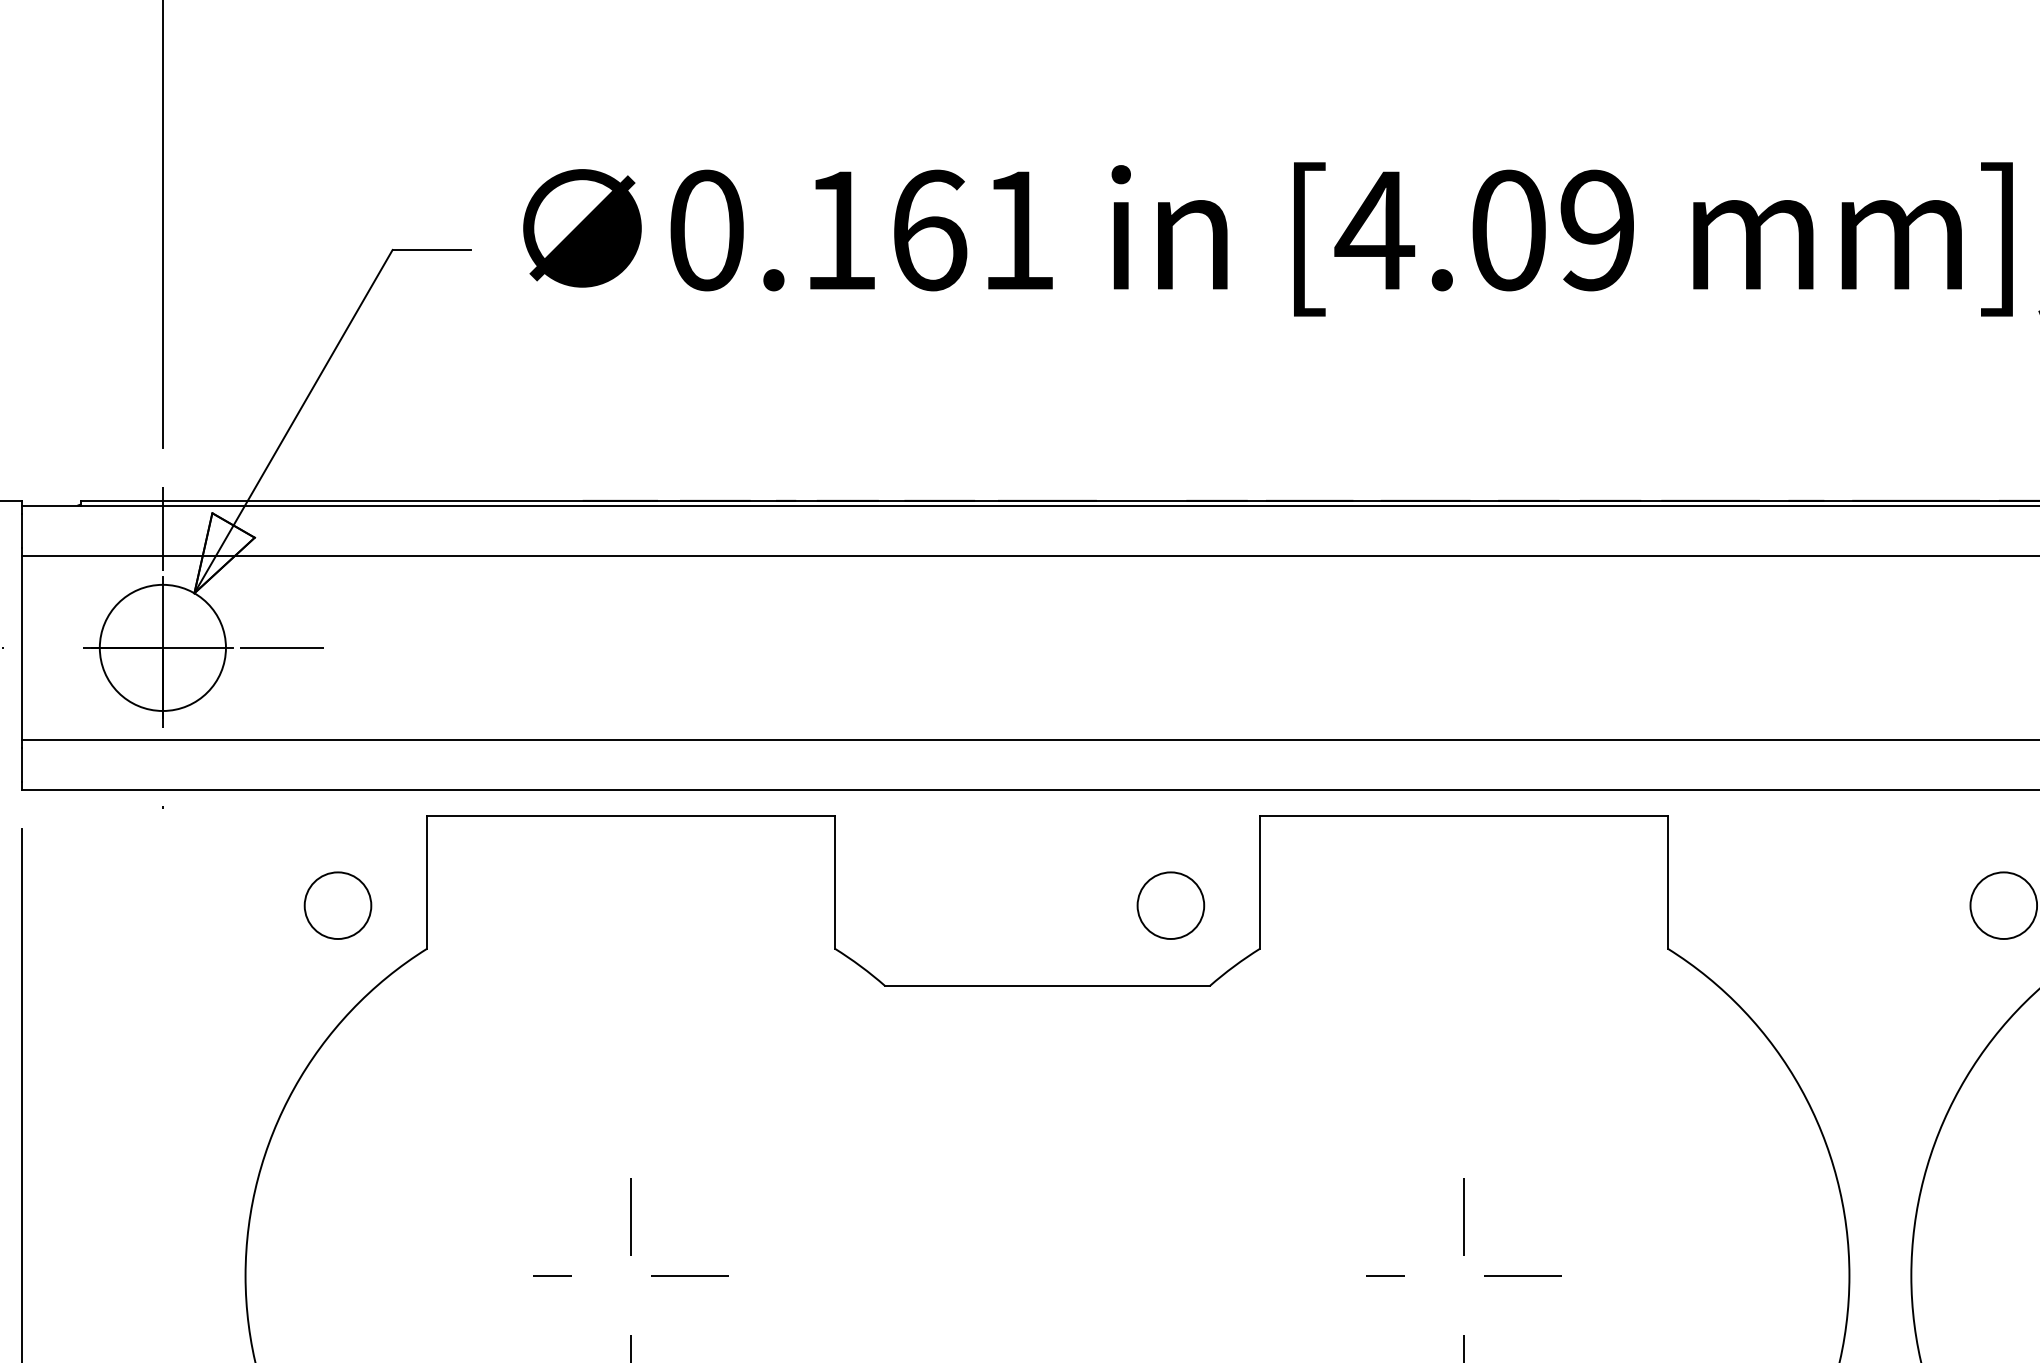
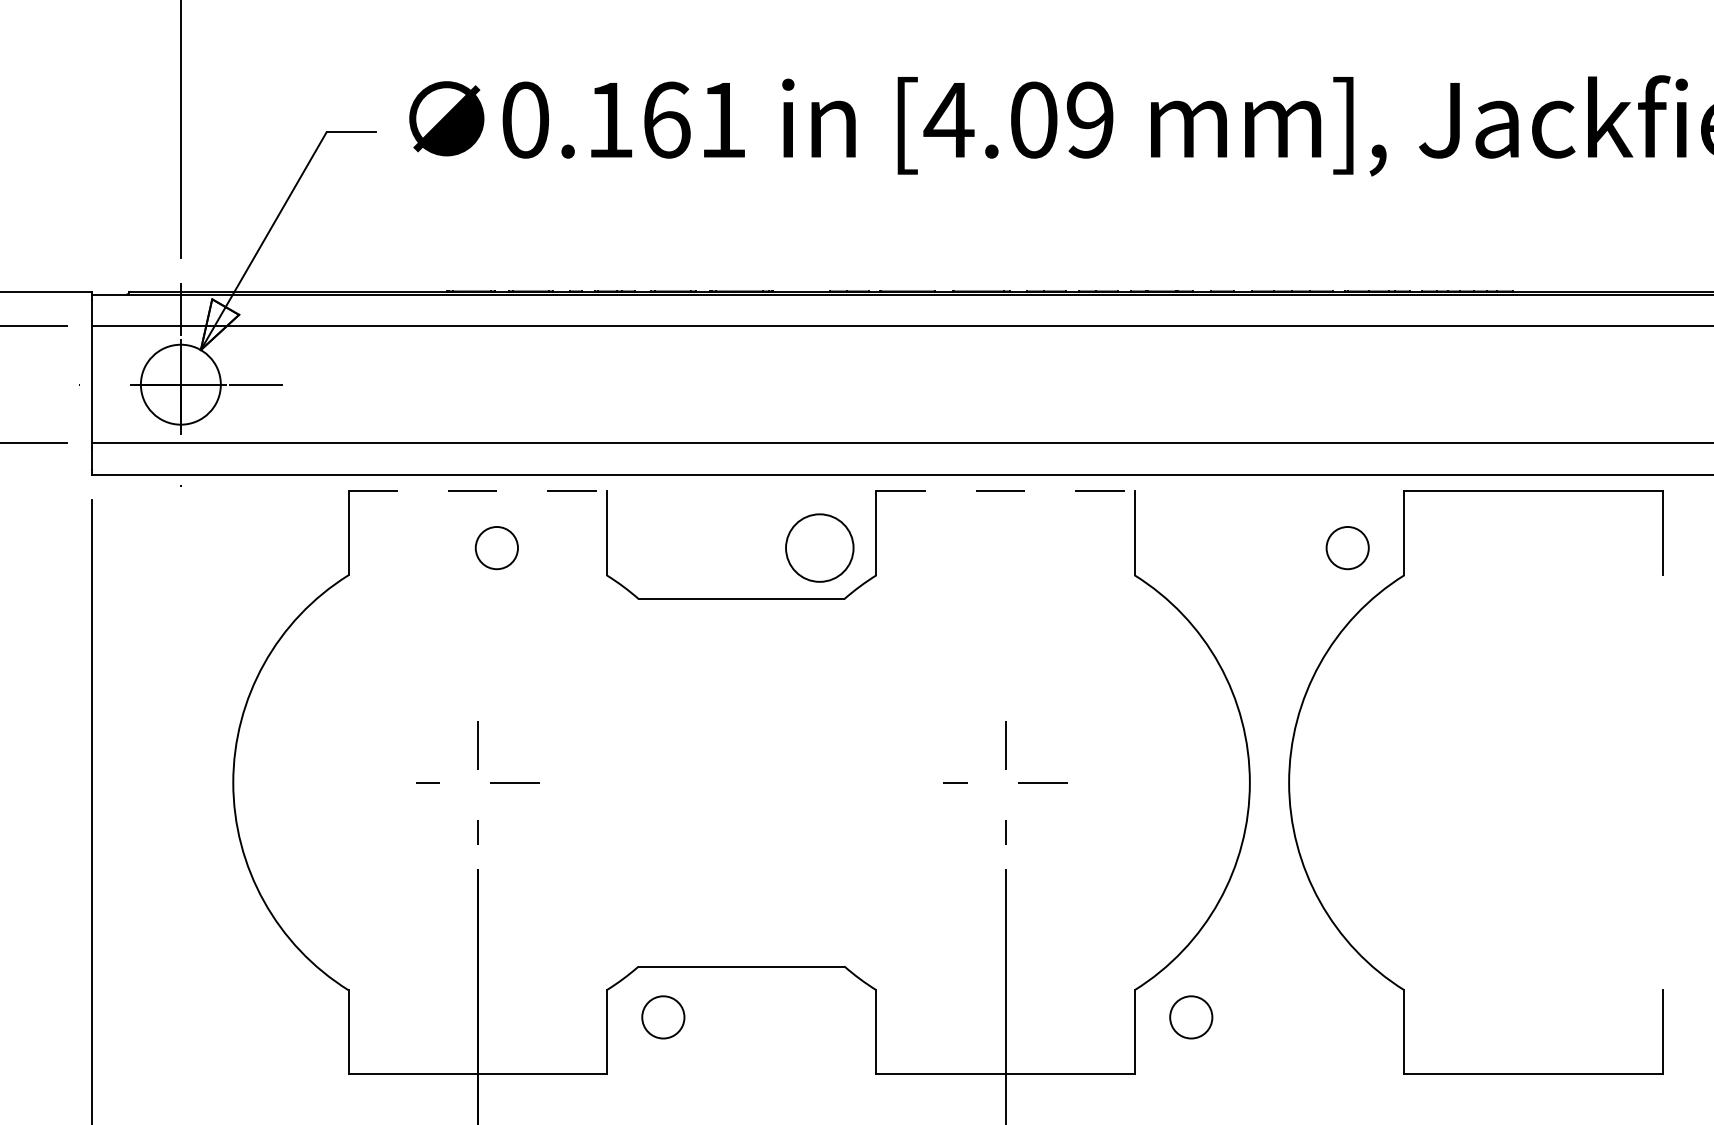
line: (632, 816) -> (478, 491), solid -> dashed
line: (1465, 816) -> (1006, 491), solid -> dashed
circle: (337, 906) -> (496, 548), moved
circle: (1170, 906) -> (819, 548), size x1.6

